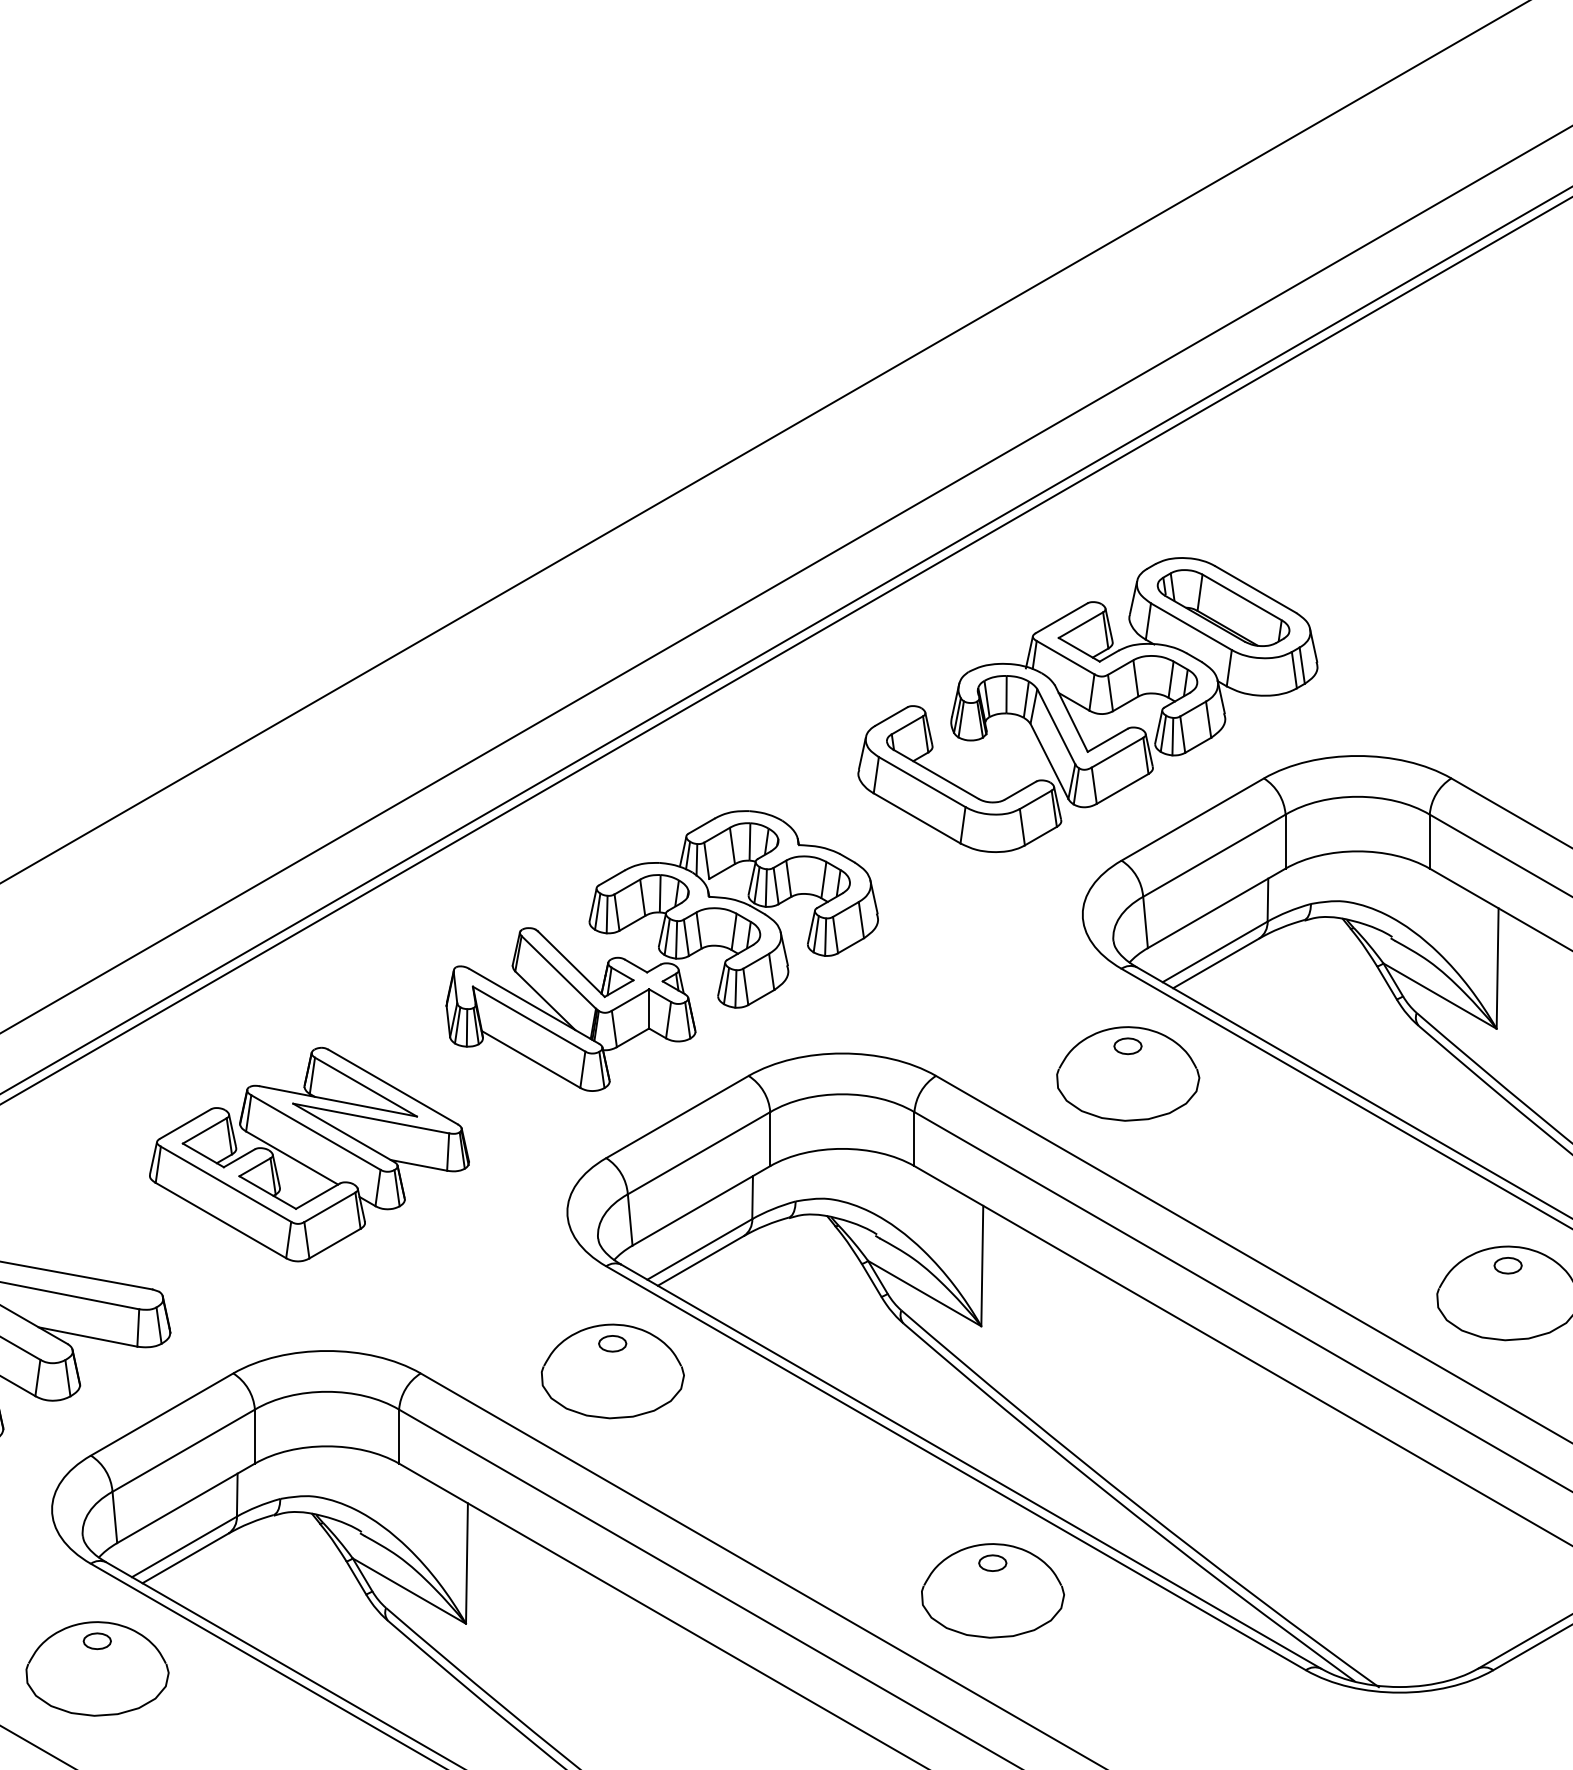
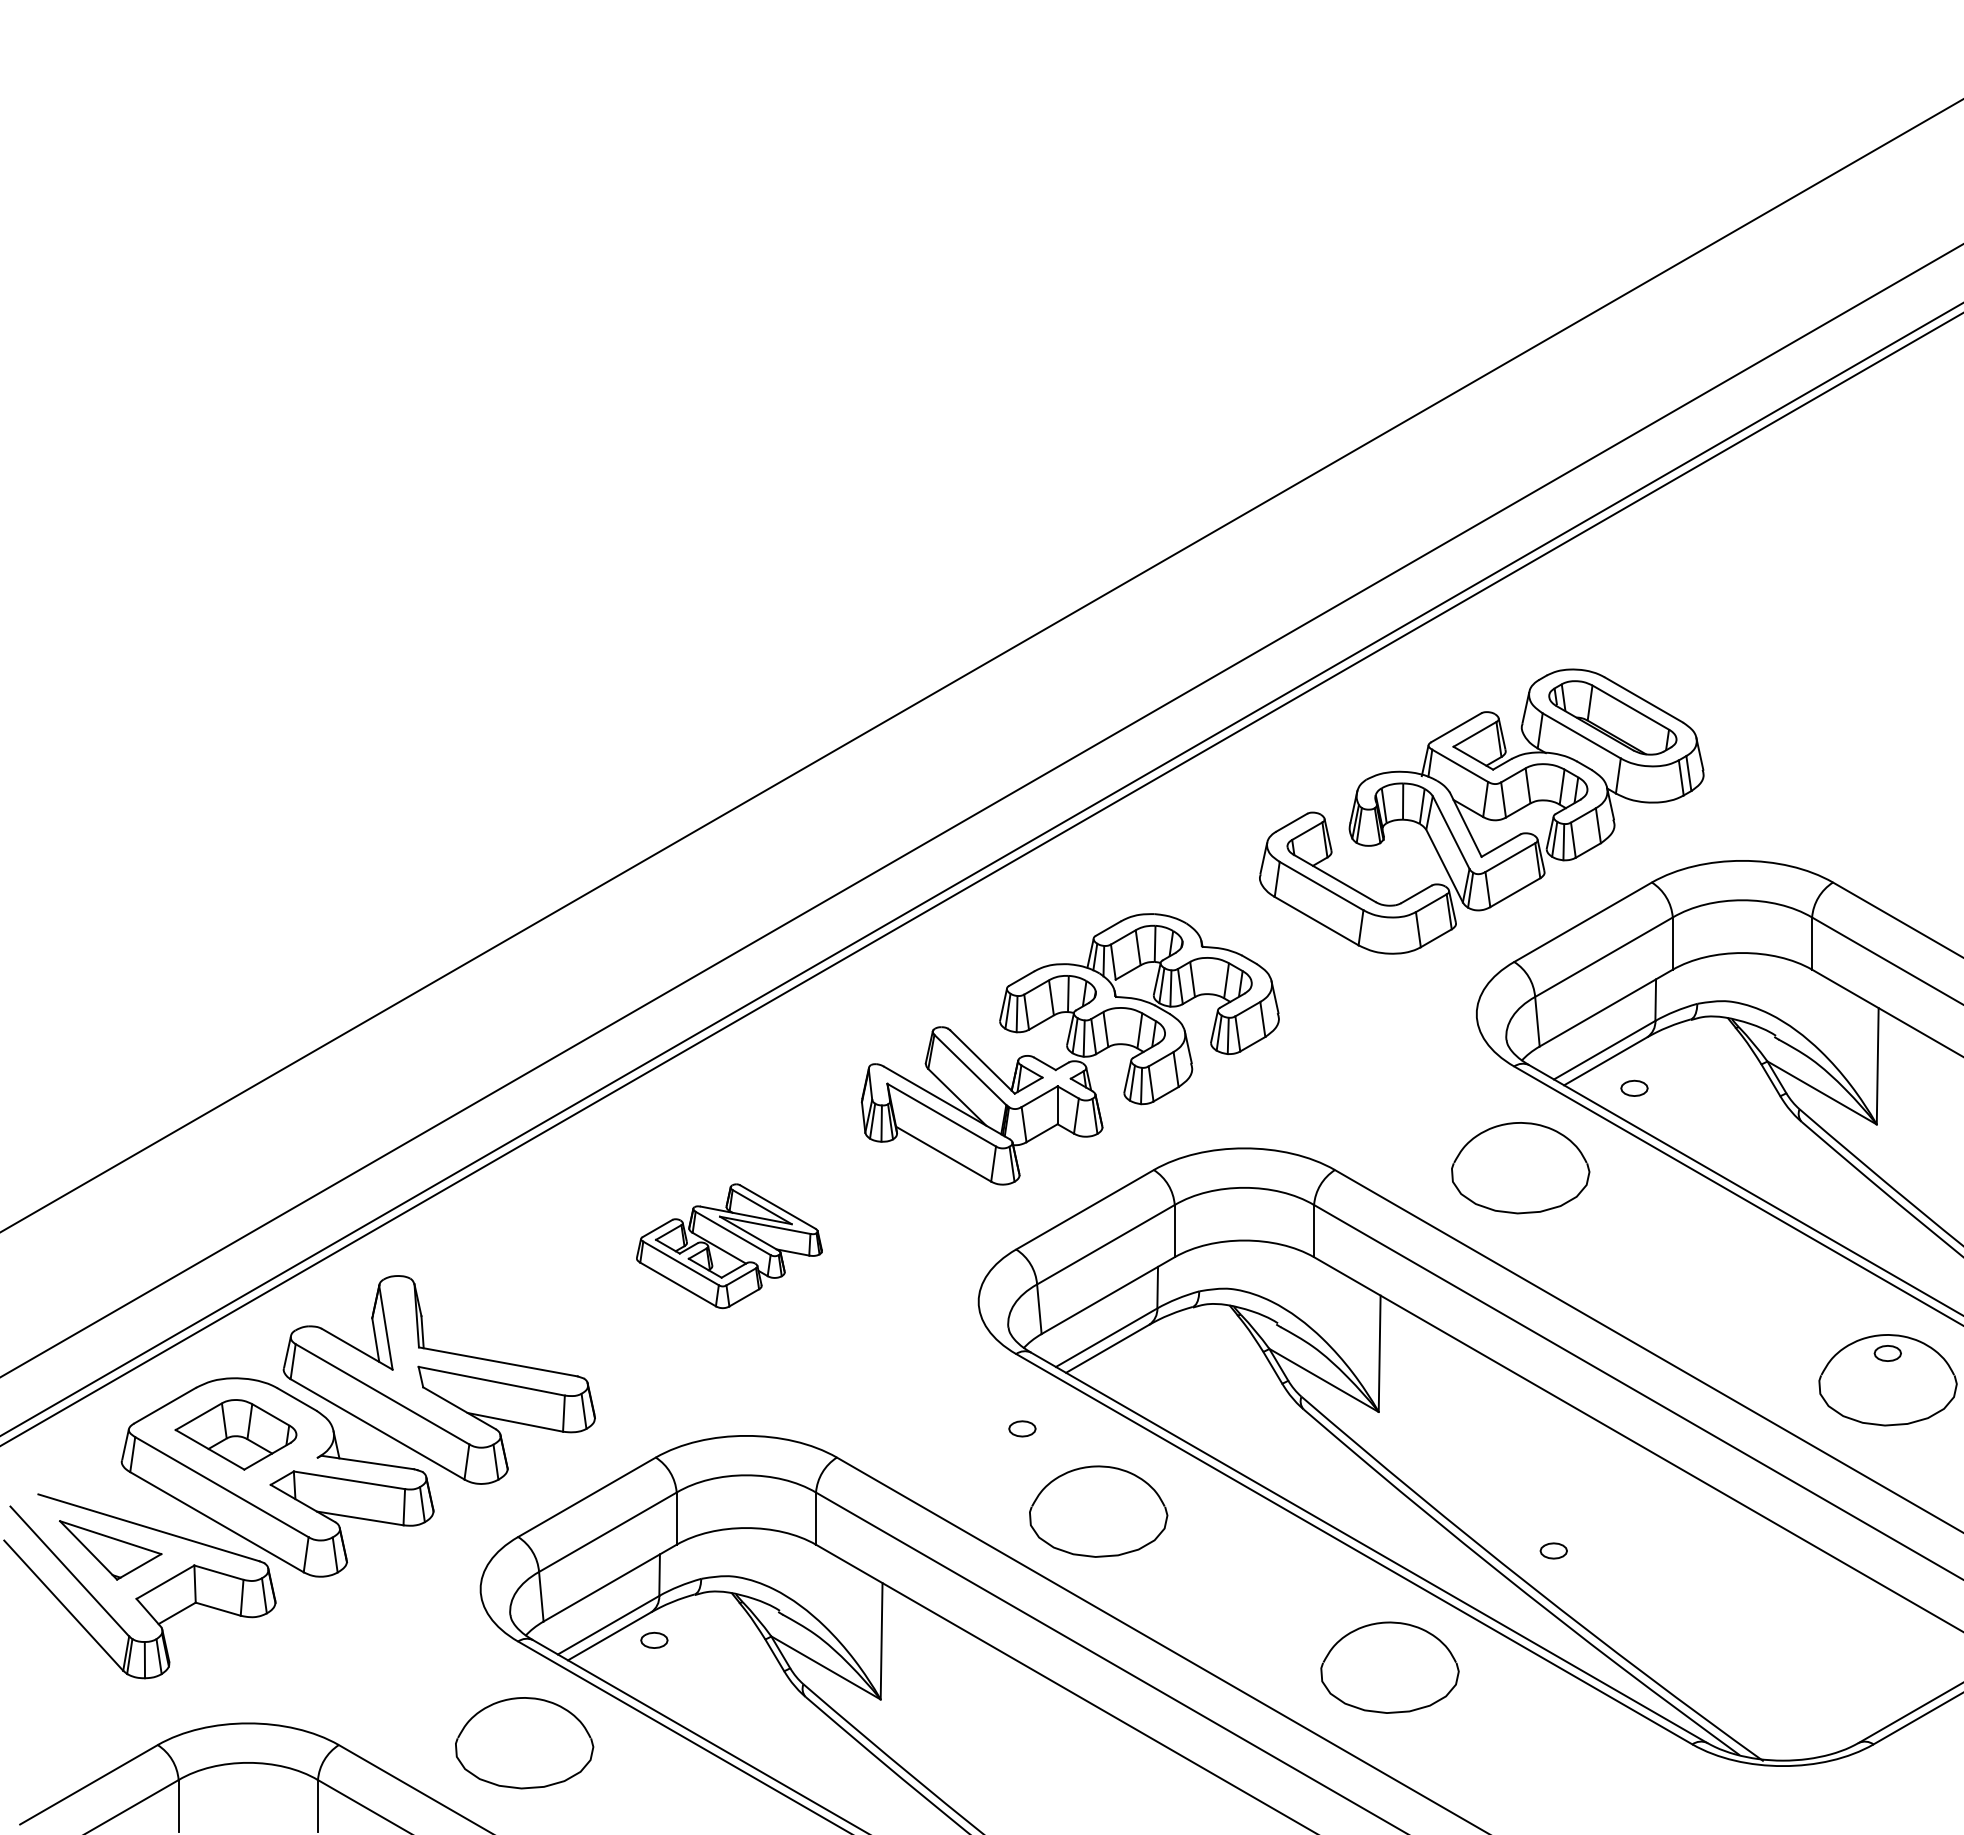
part: (1128, 1045) -> (1634, 1087), moved
part: (309, 1155) -> (729, 1246), size x0.6
part: (612, 1371) -> (1098, 1511), moved
part: (992, 1562) -> (1553, 1550), moved
part: (97, 1640) -> (654, 1639), moved

